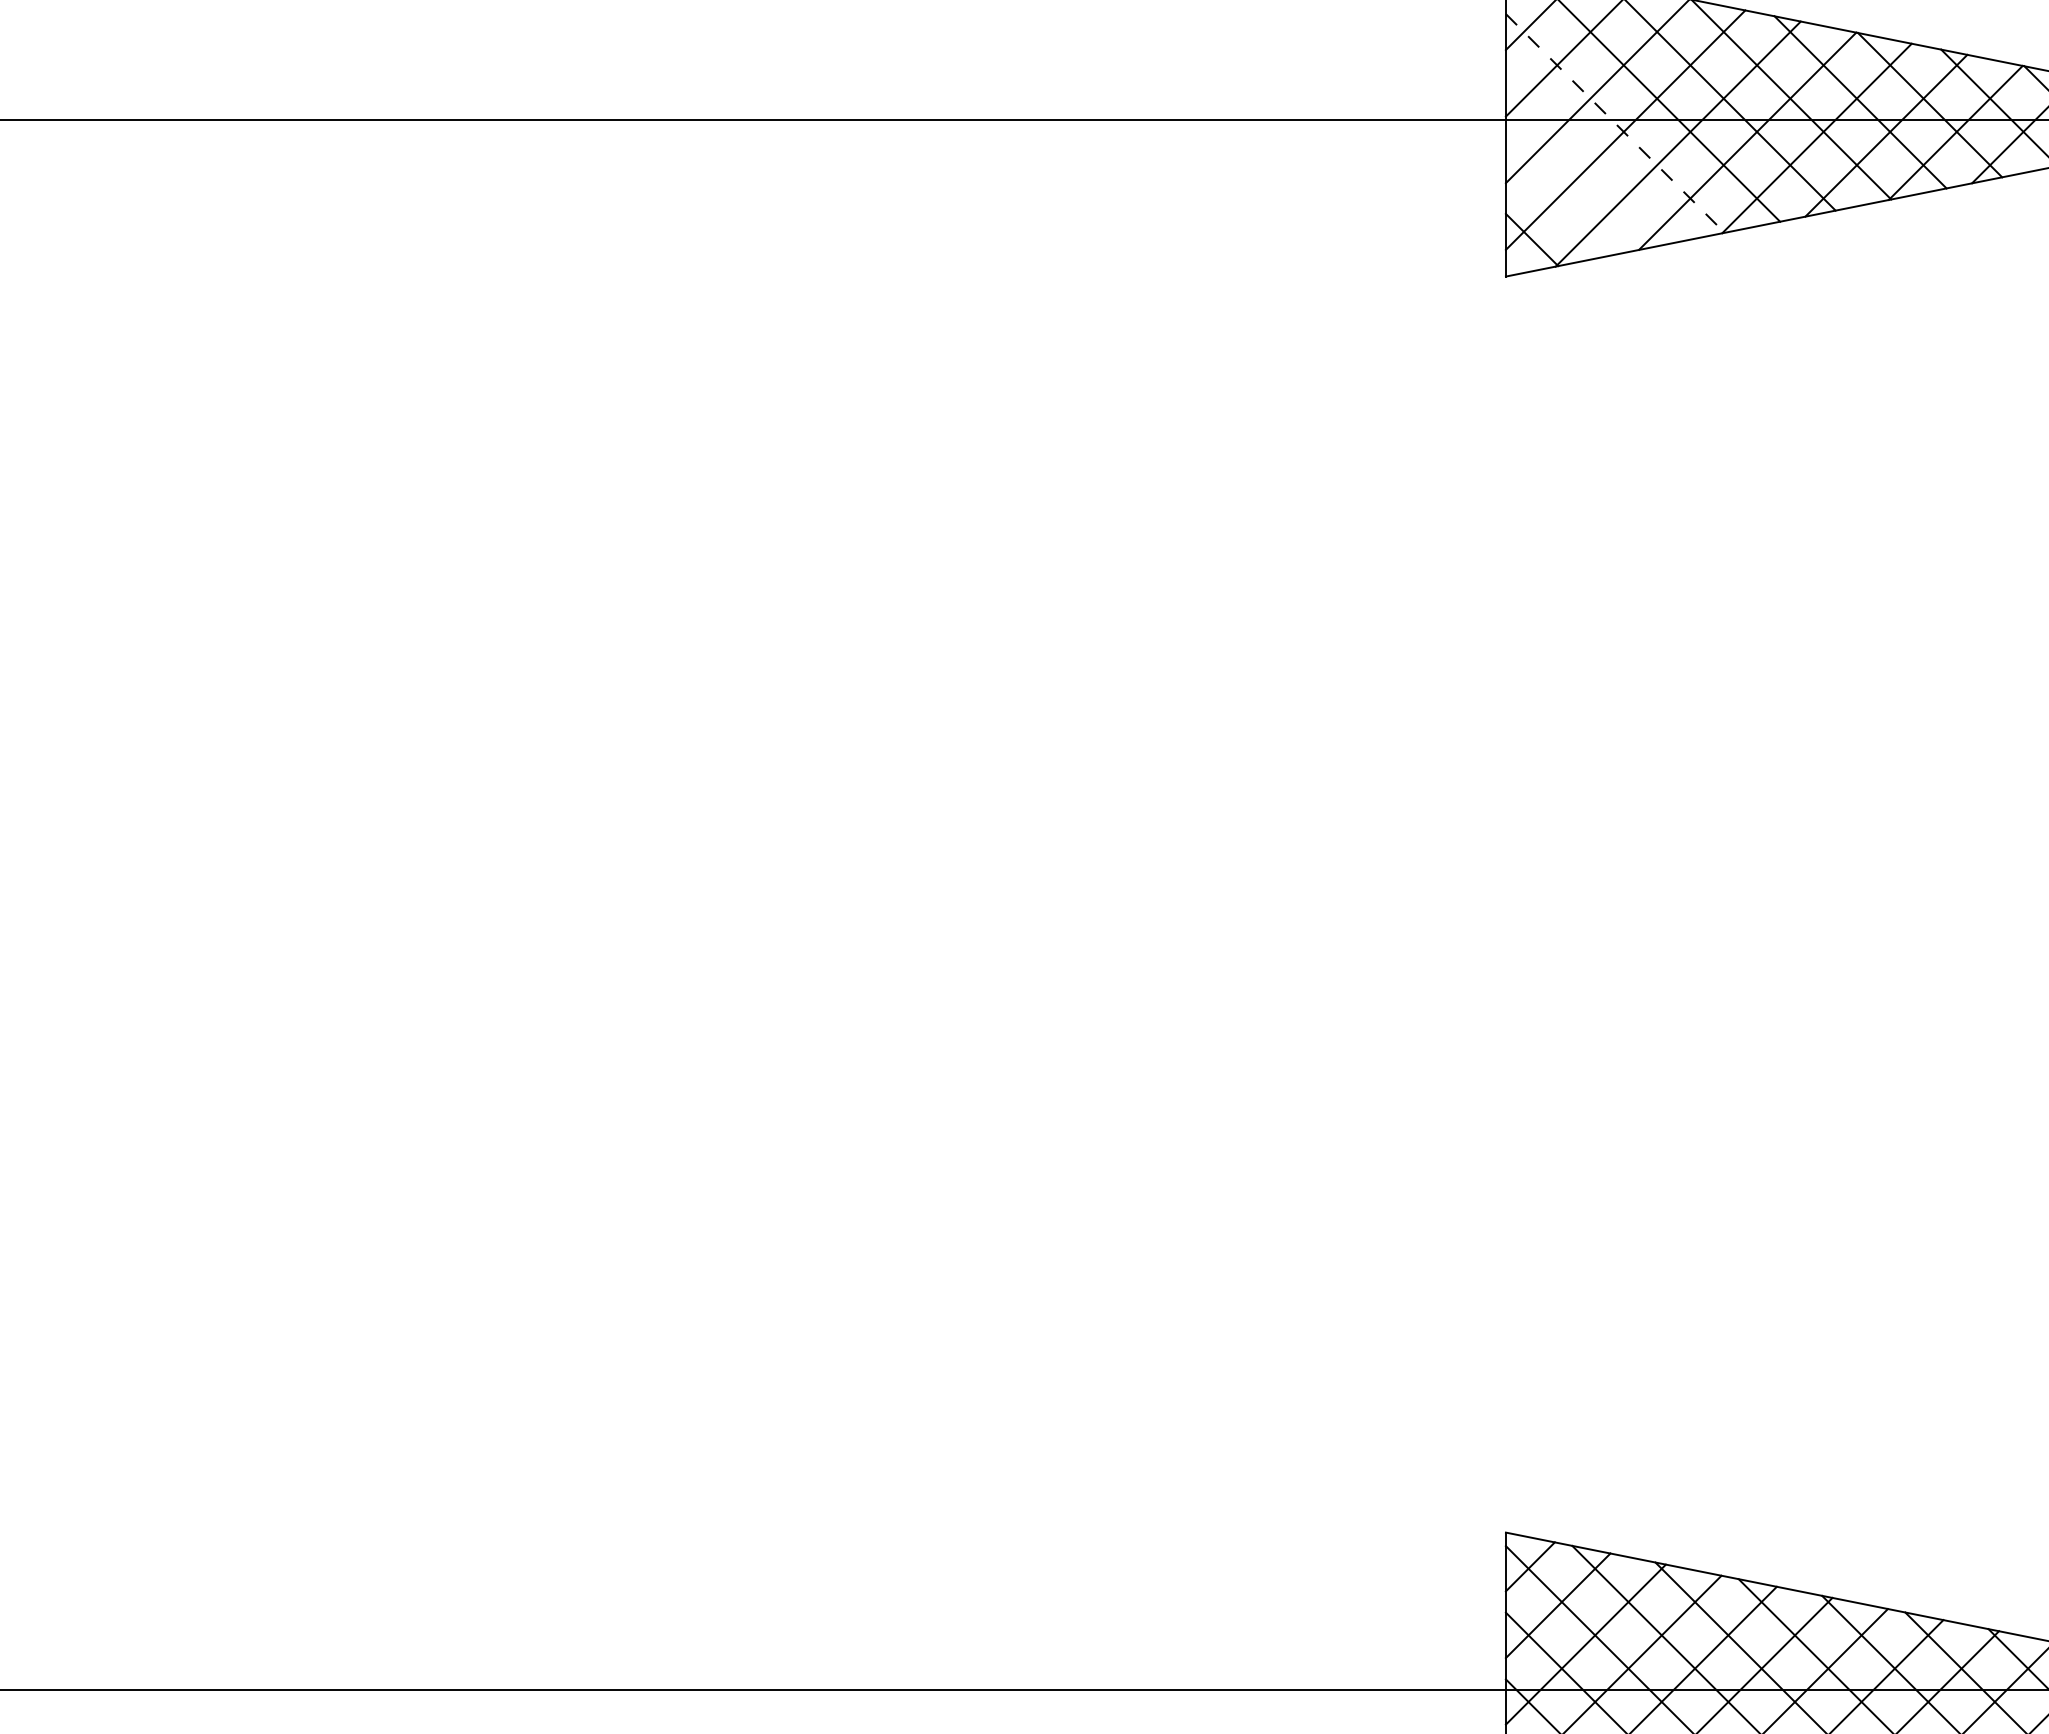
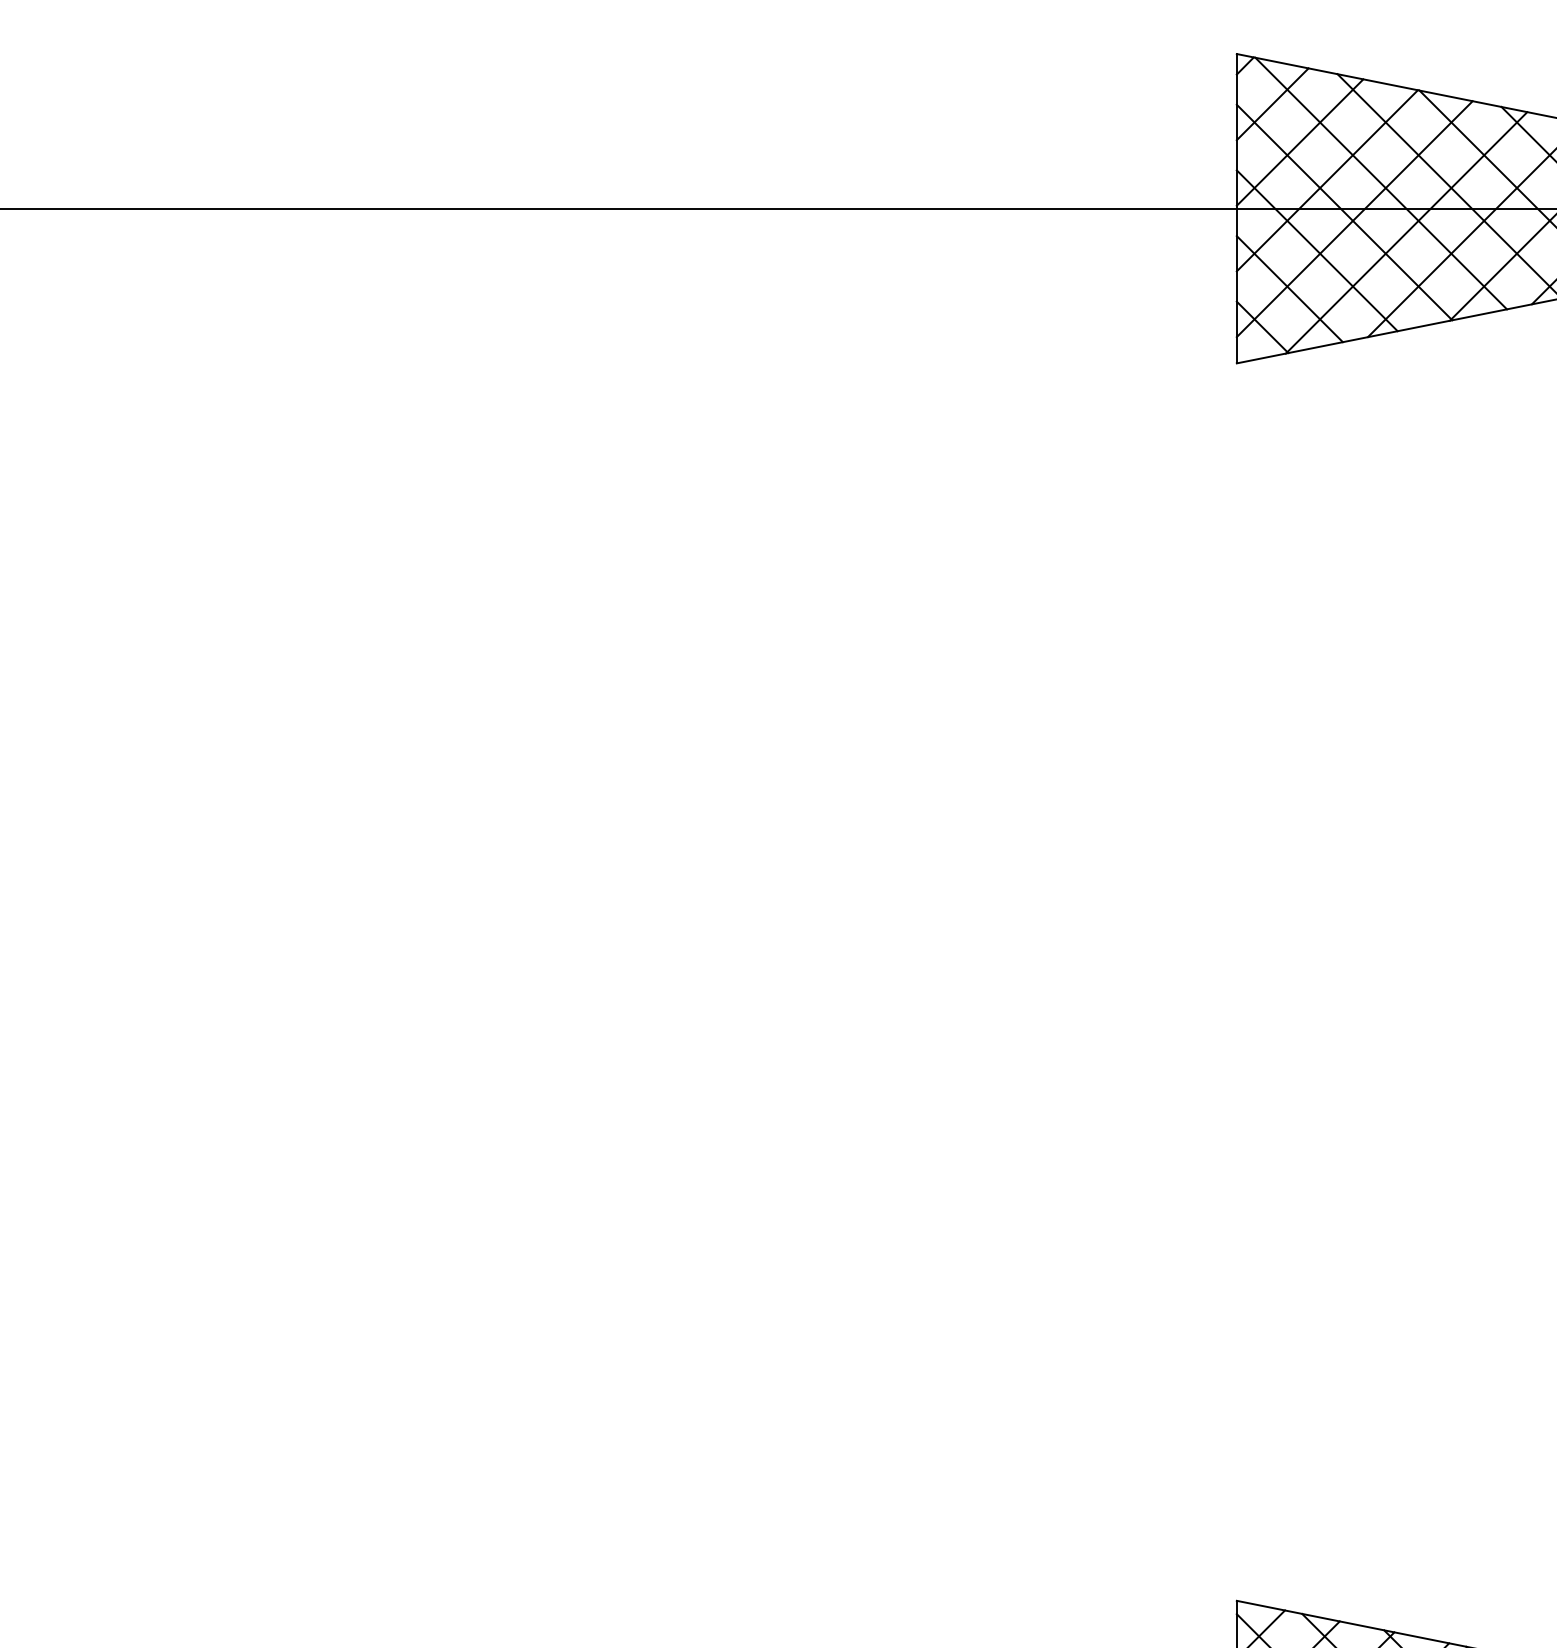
line: (1615, 123) -> (1344, 212), dashed -> solid
line: (1587, 161) -> (1317, 250), added
line: (1559, 201) -> (1289, 289), added

